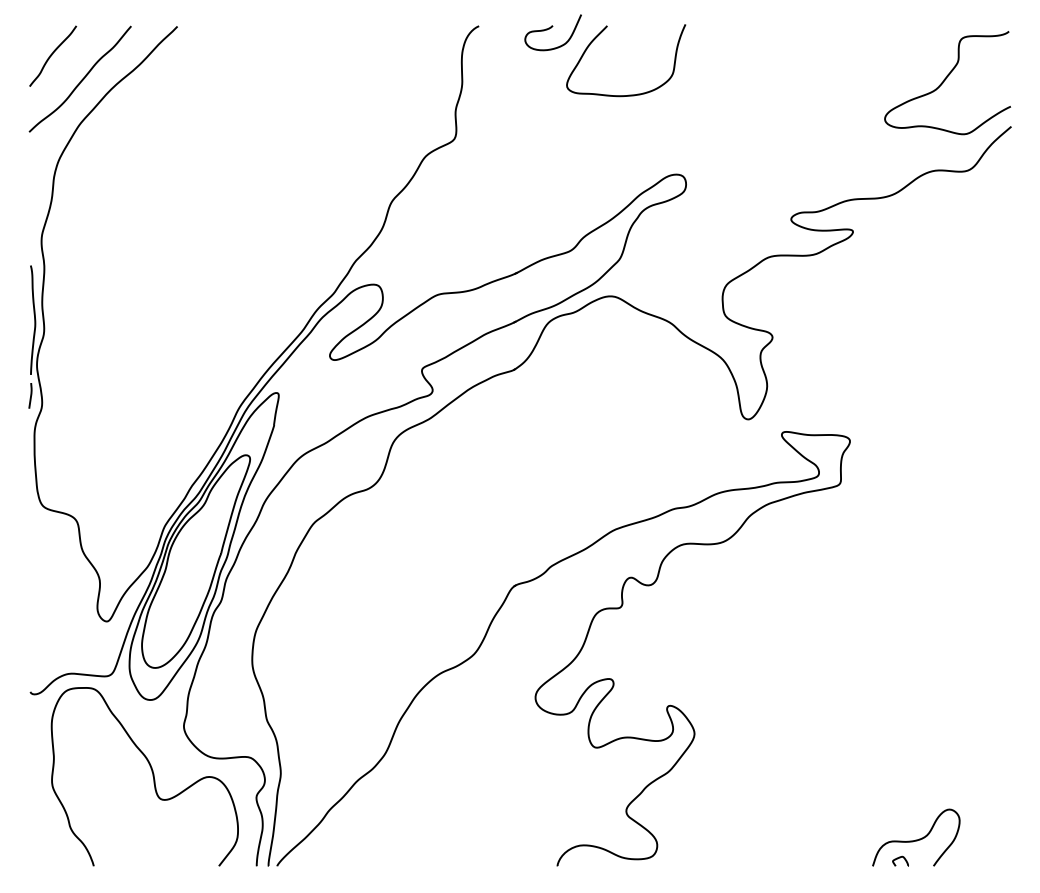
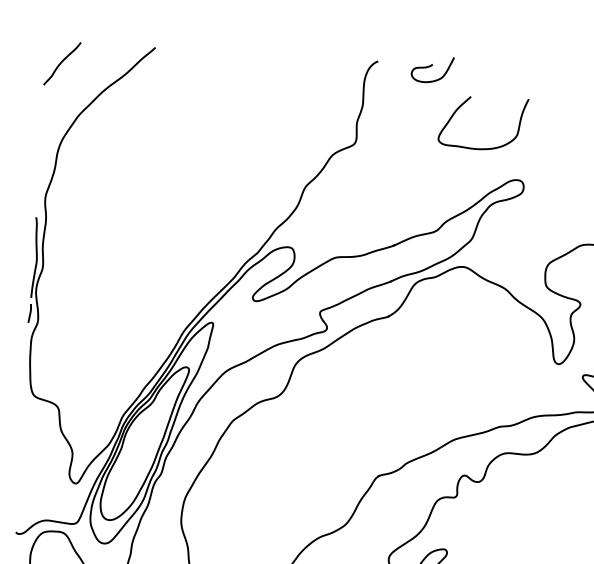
curve: (81, 79) -> (82, 82), removed
curve: (628, 94) -> (483, 148), moved

